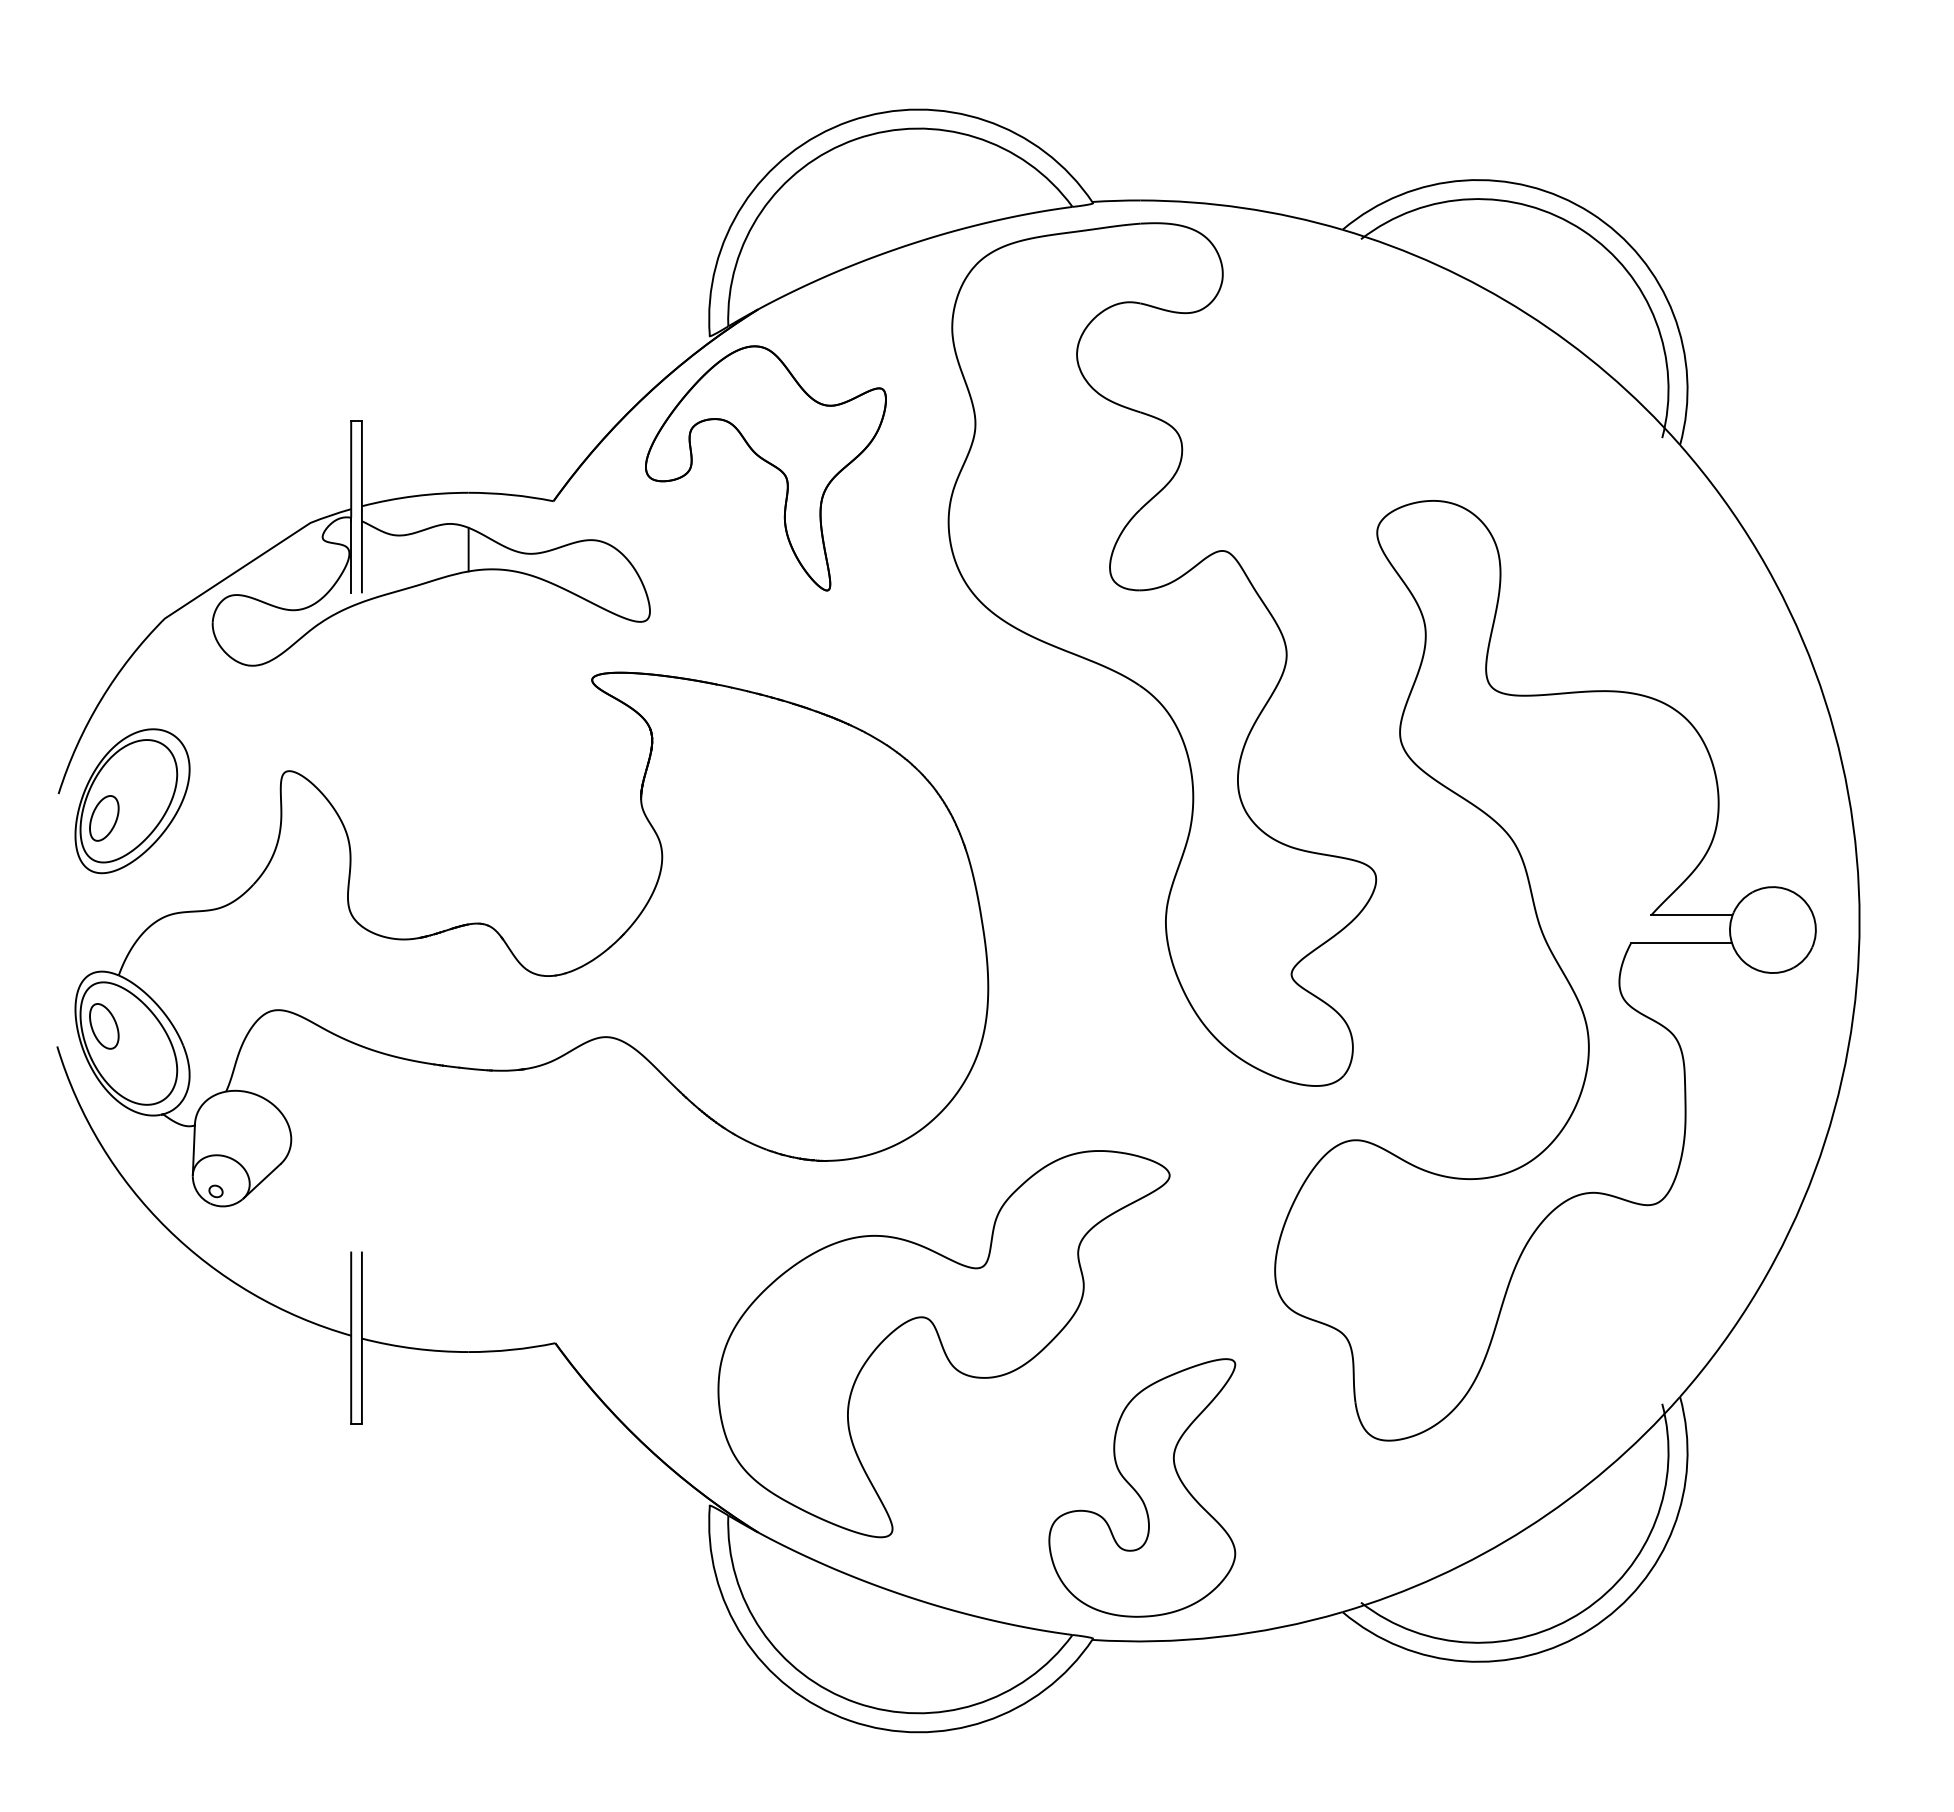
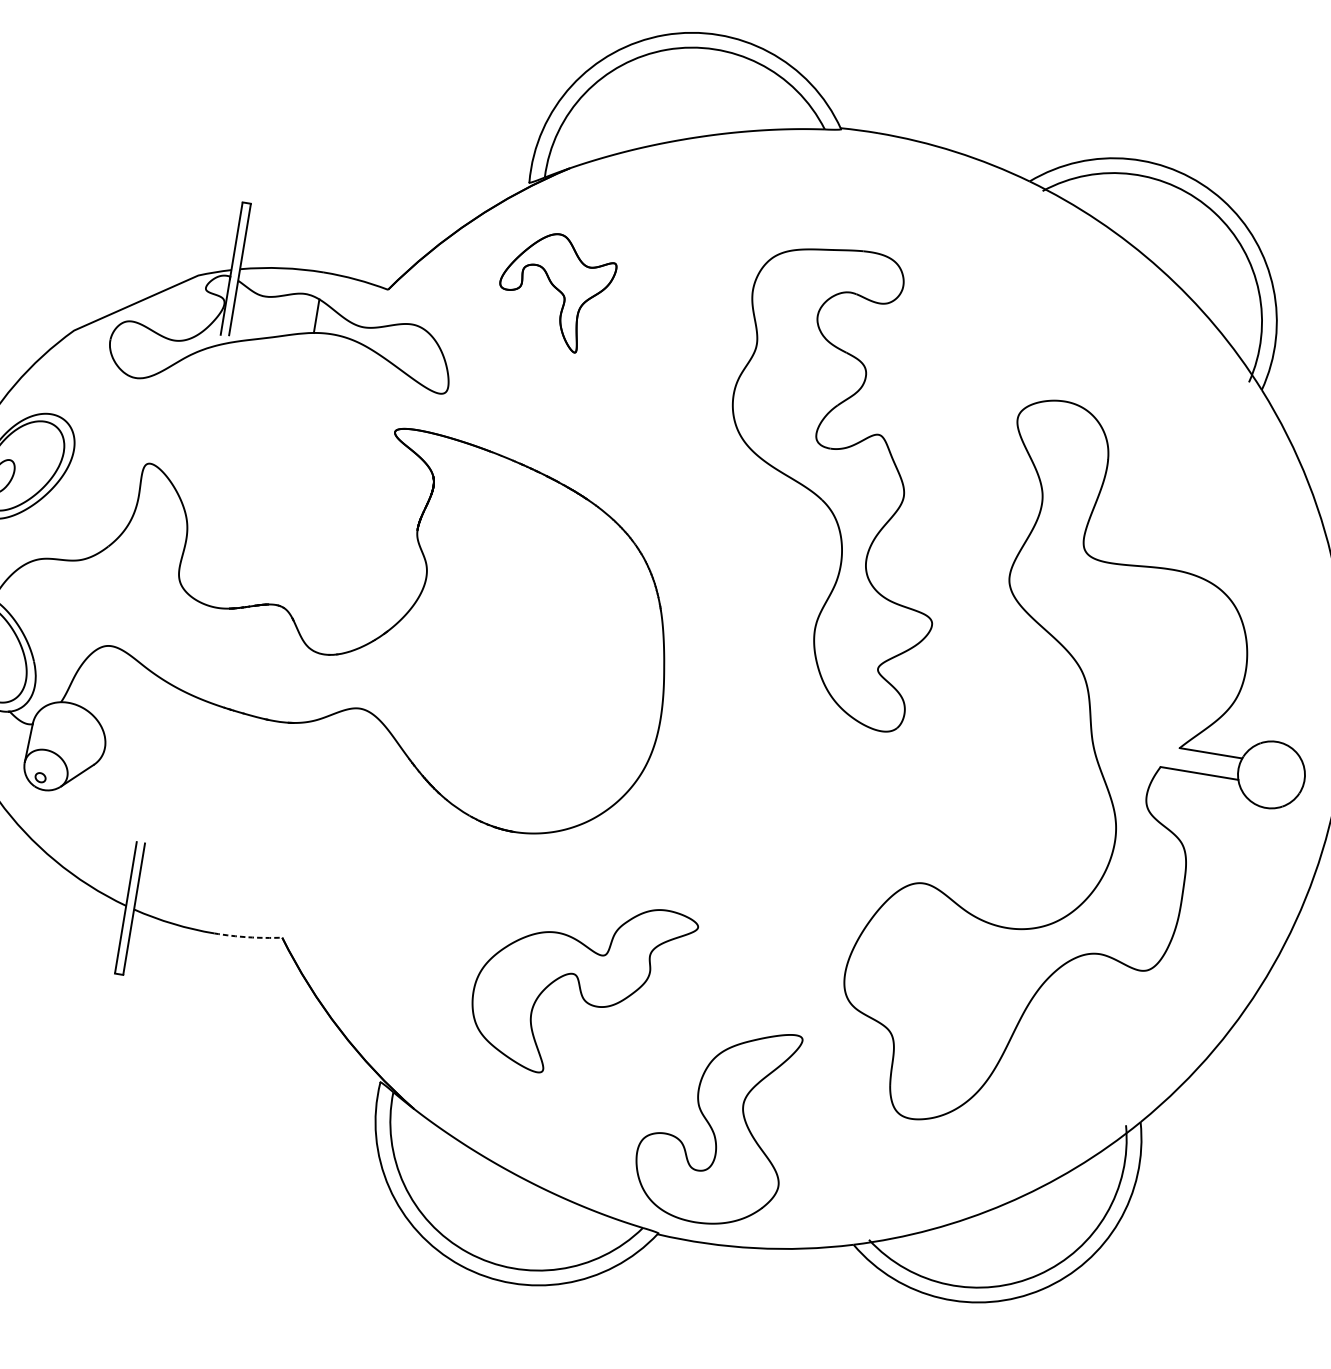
part: (765, 468) -> (555, 291), size x0.6
part: (1162, 654) -> (837, 485), size x0.7
part: (943, 1344) -> (580, 988), size x0.6
arc: (512, 1349) -> (248, 937), solid -> dashed

